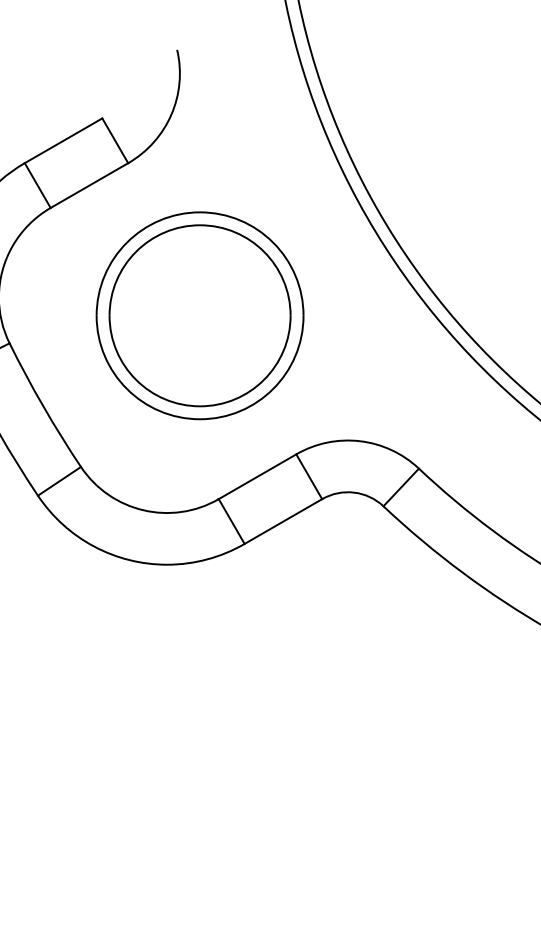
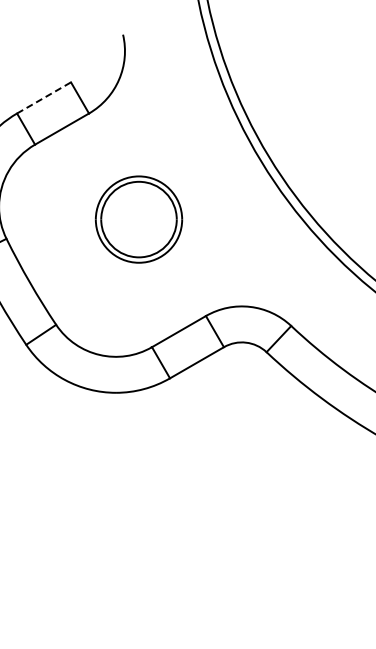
line: (64, 140) -> (44, 97), solid -> dashed
part: (199, 315) -> (138, 219), size x0.6

